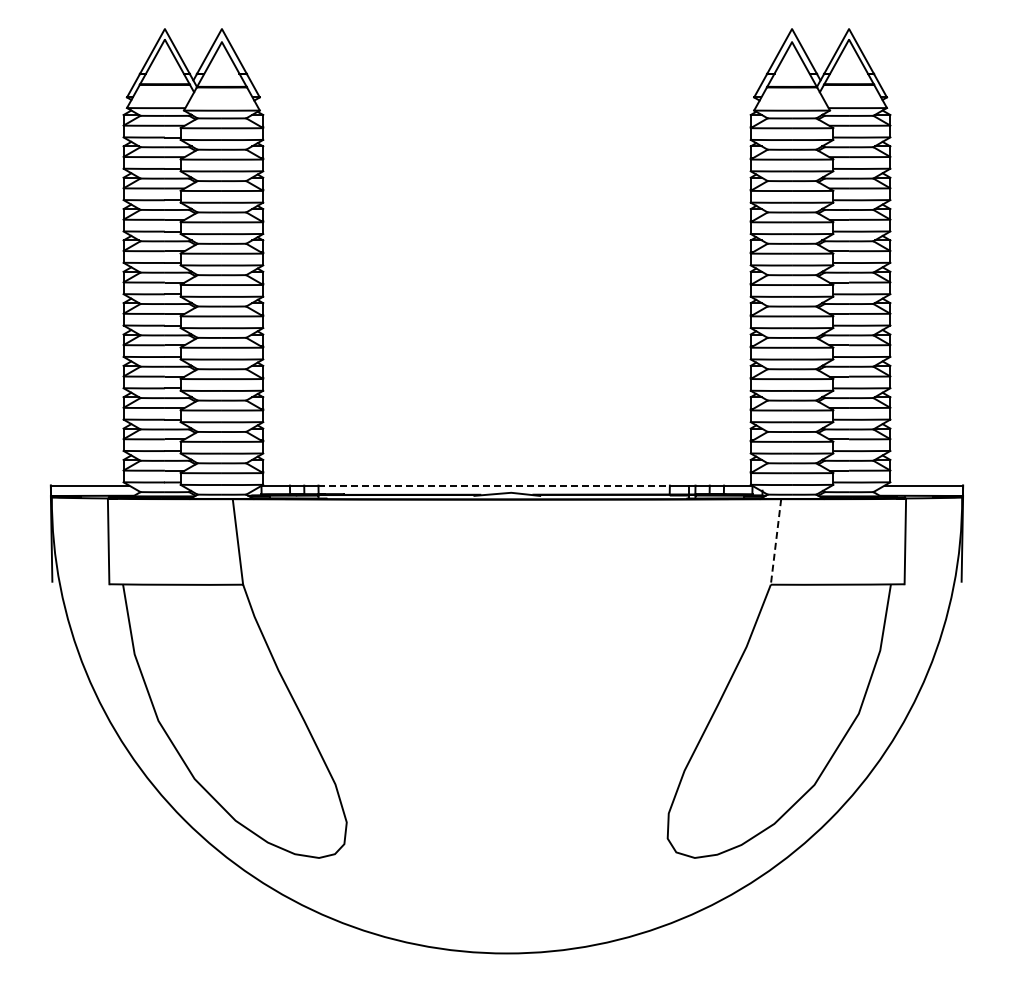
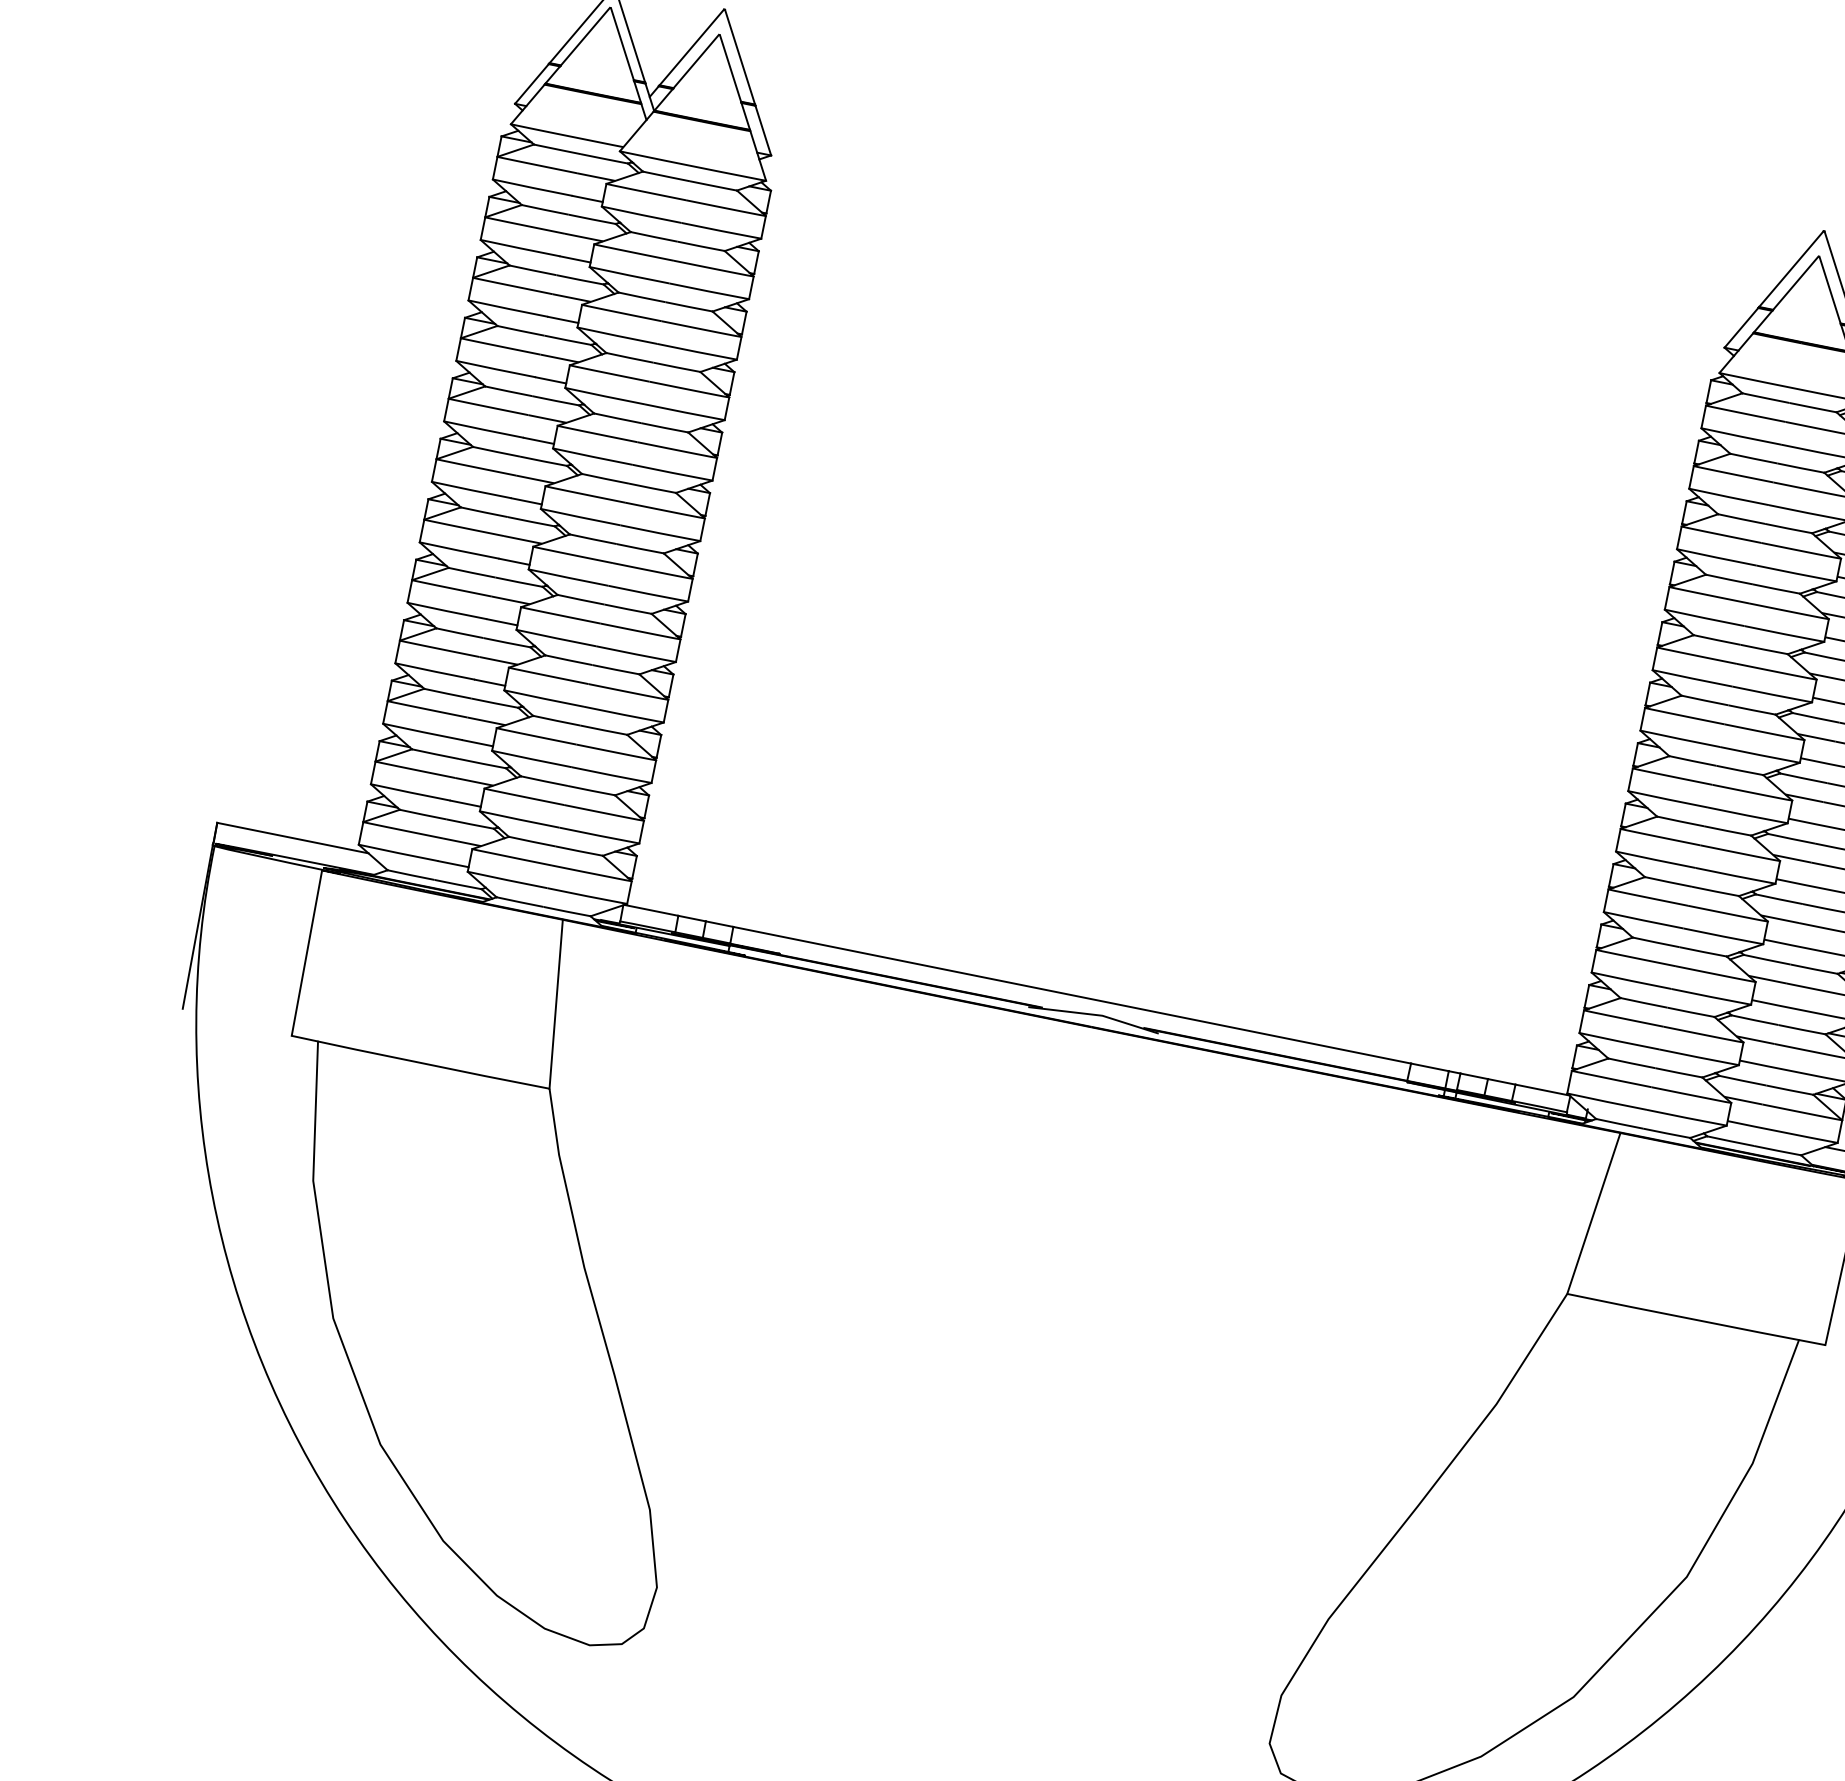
line: (494, 485) -> (1072, 995), dashed -> solid
line: (775, 542) -> (1592, 1214), dashed -> solid

